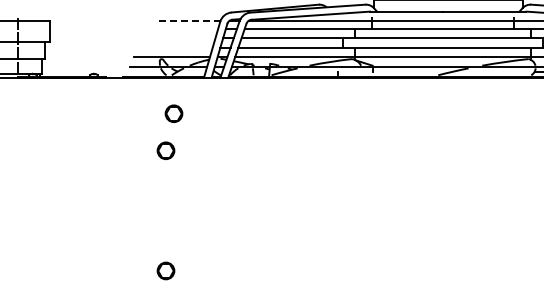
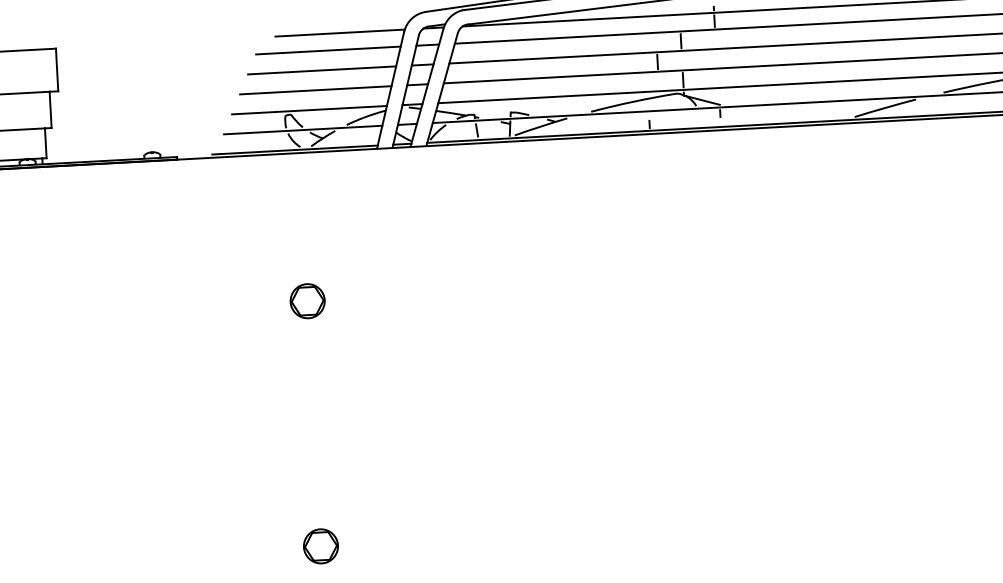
line: (188, 20) -> (339, 32), dashed -> solid
line: (182, 28) -> (327, 49), added
line: (178, 38) -> (320, 70), added
line: (175, 47) -> (315, 89), added
part: (173, 113) -> (318, 224), removed

